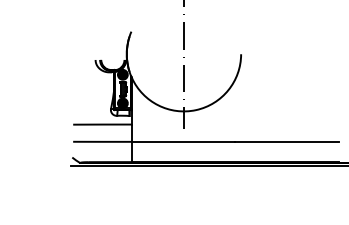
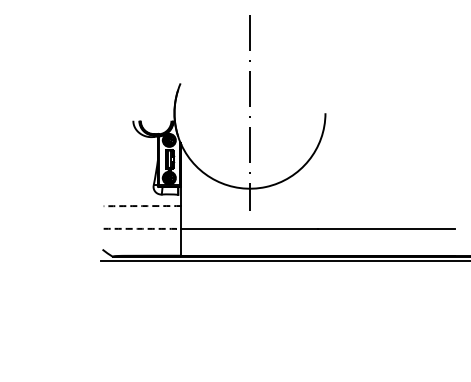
arc: (102, 124) -> (142, 206), solid -> dashed
arc: (102, 141) -> (142, 228), solid -> dashed

